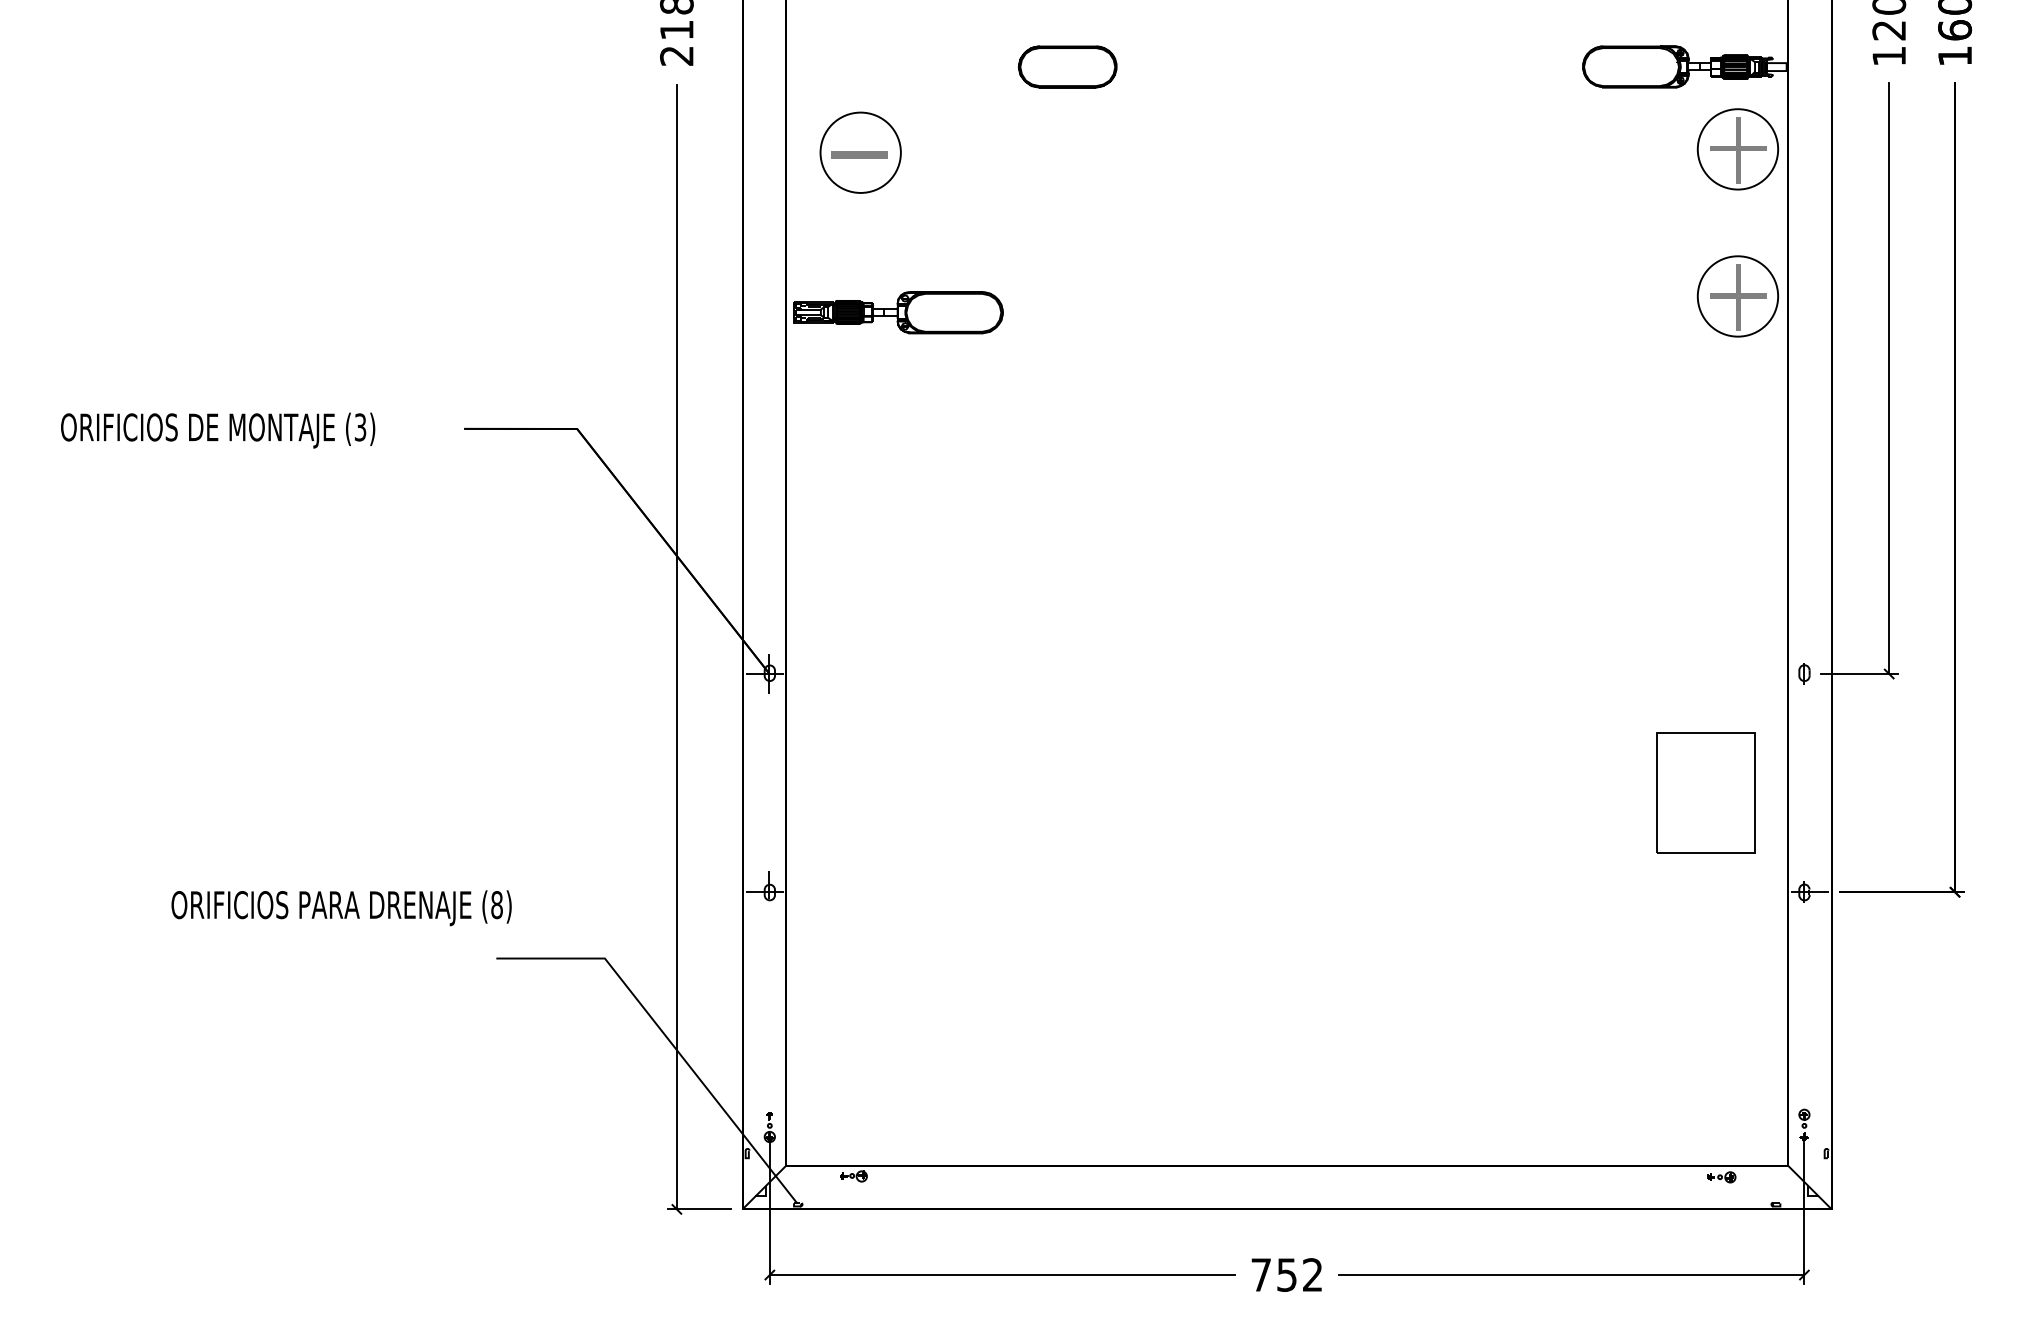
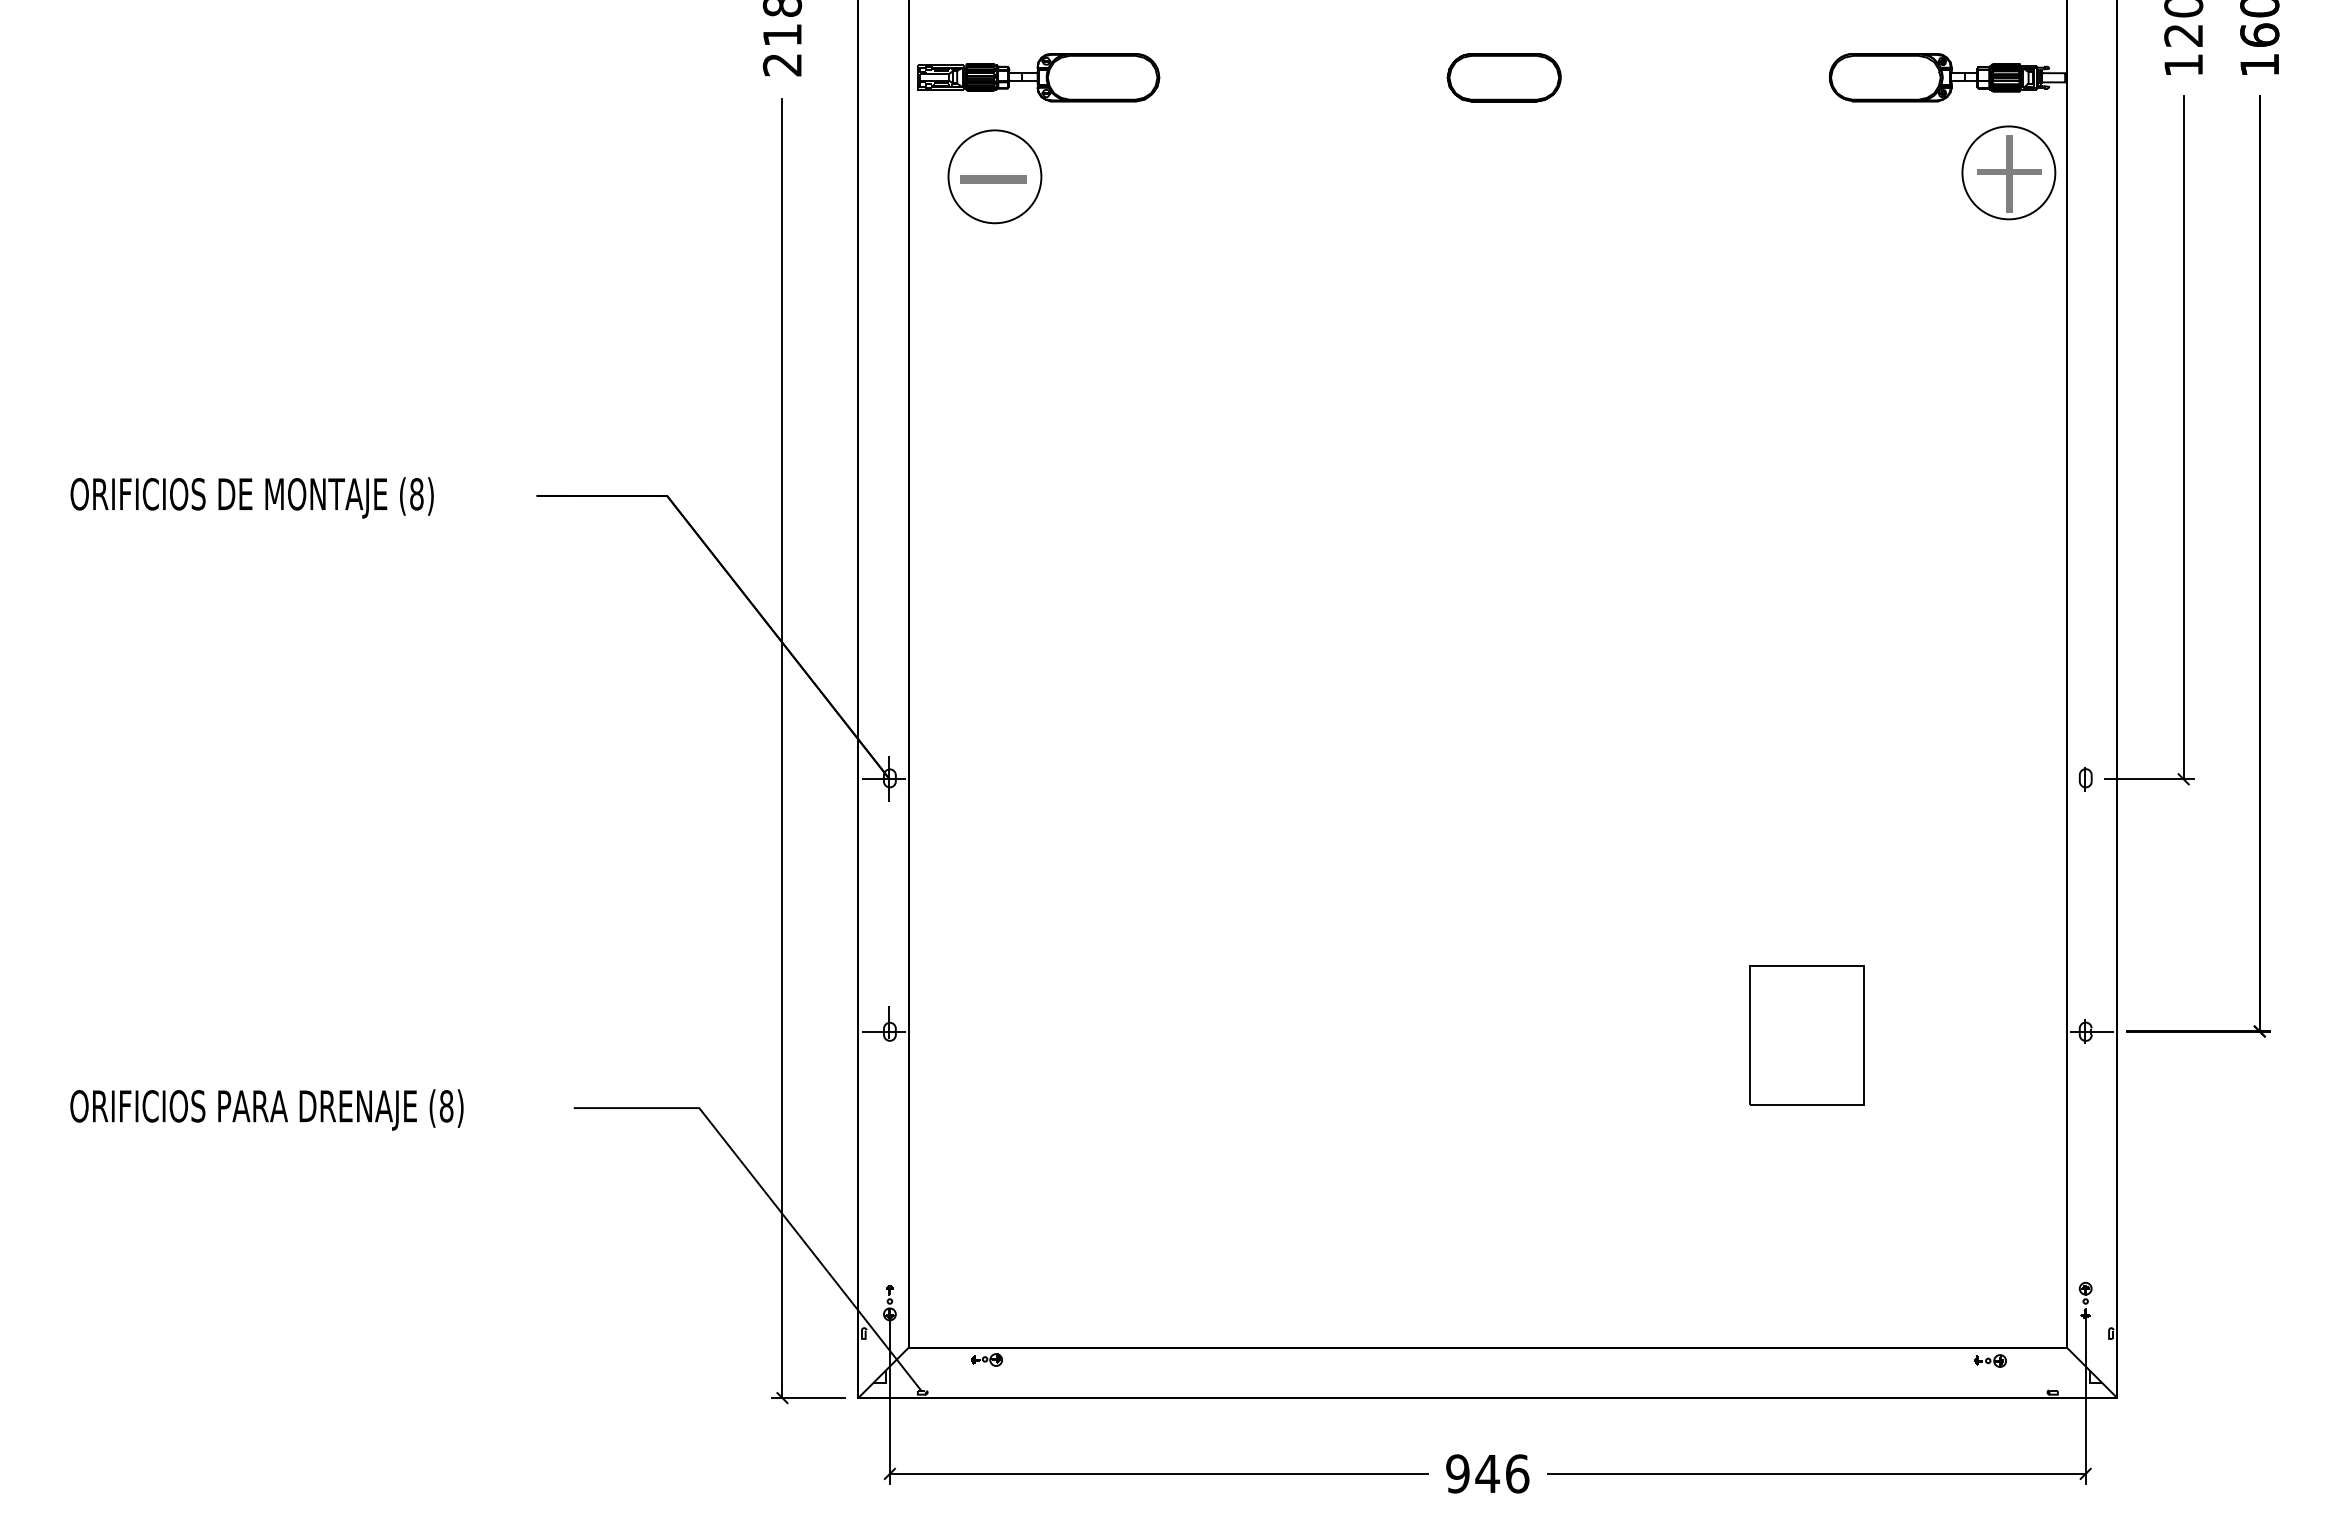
part: (1067, 66) -> (1503, 77), moved
part: (1737, 296) -> (2008, 342), removed
part: (898, 312) -> (1038, 77), moved
text: (360, 427) -> (416, 494), (3) -> (8)
part: (1705, 793) -> (1806, 1035), moved
text: (341, 907) -> (266, 1109), moved
text: (1286, 1274) -> (1487, 1473), 752 -> 946

